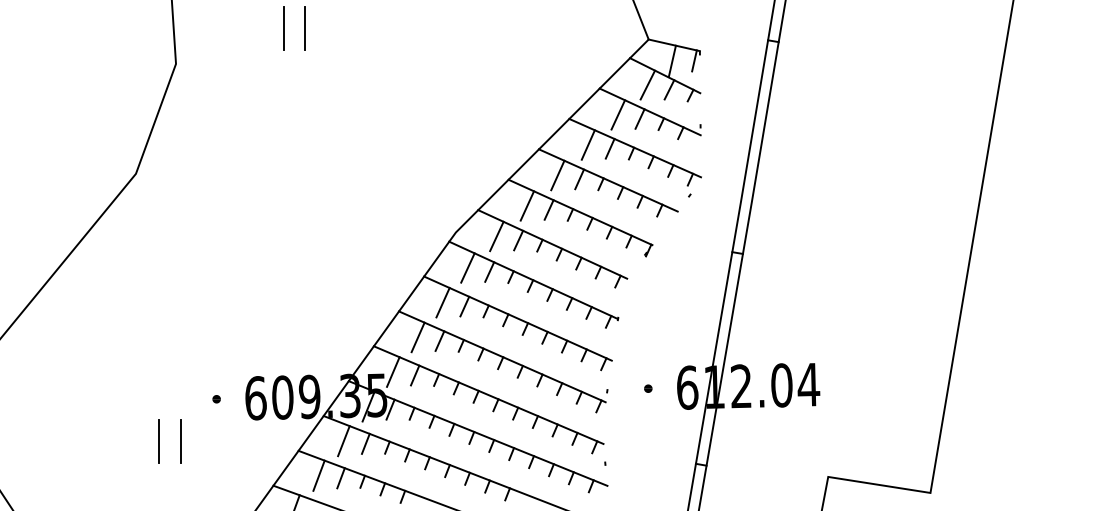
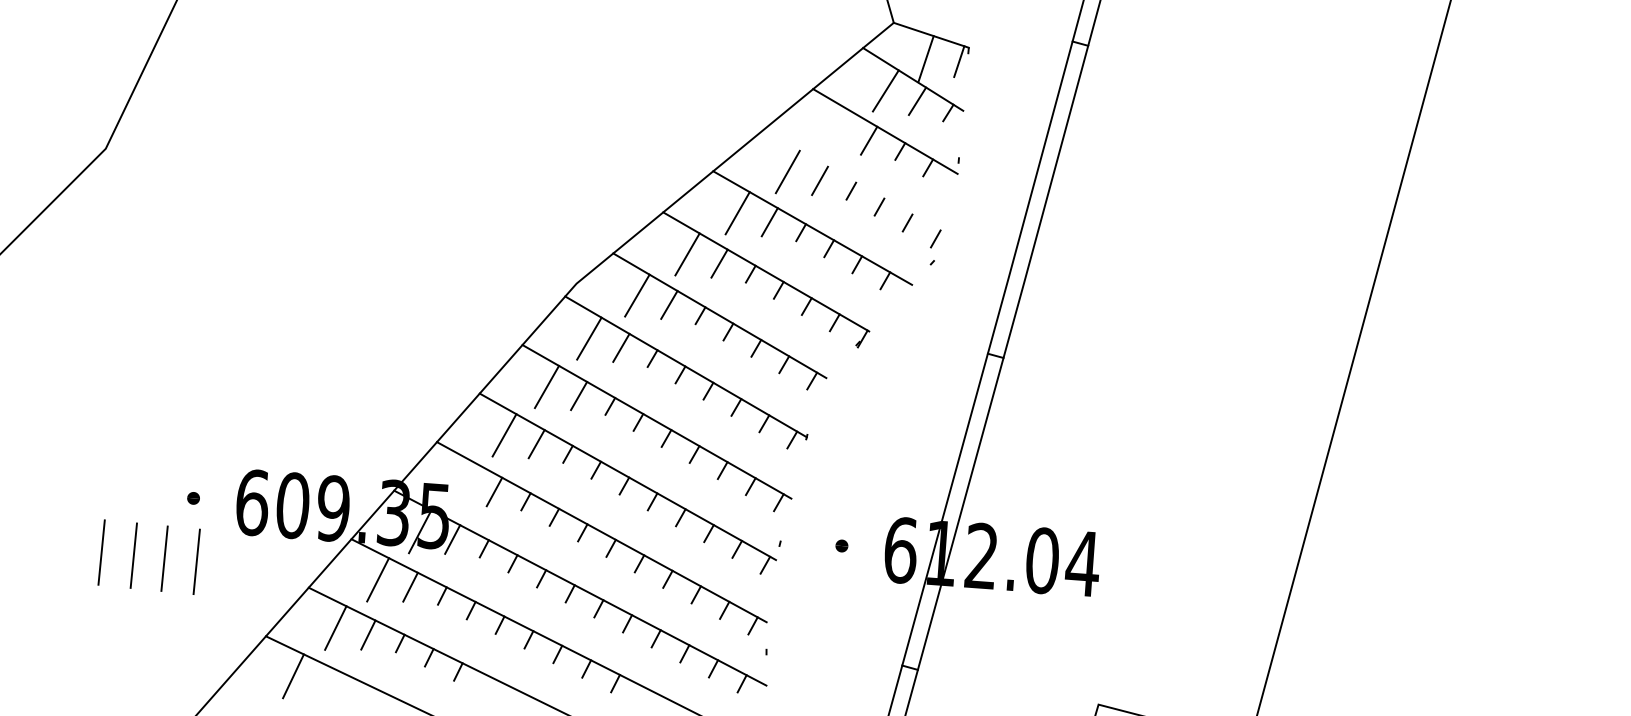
line: (618, 114) -> (837, 130), removed
line: (635, 147) -> (858, 182), removed
line: (393, 371) -> (462, 482), removed
part: (201, 441) -> (164, 559), added

